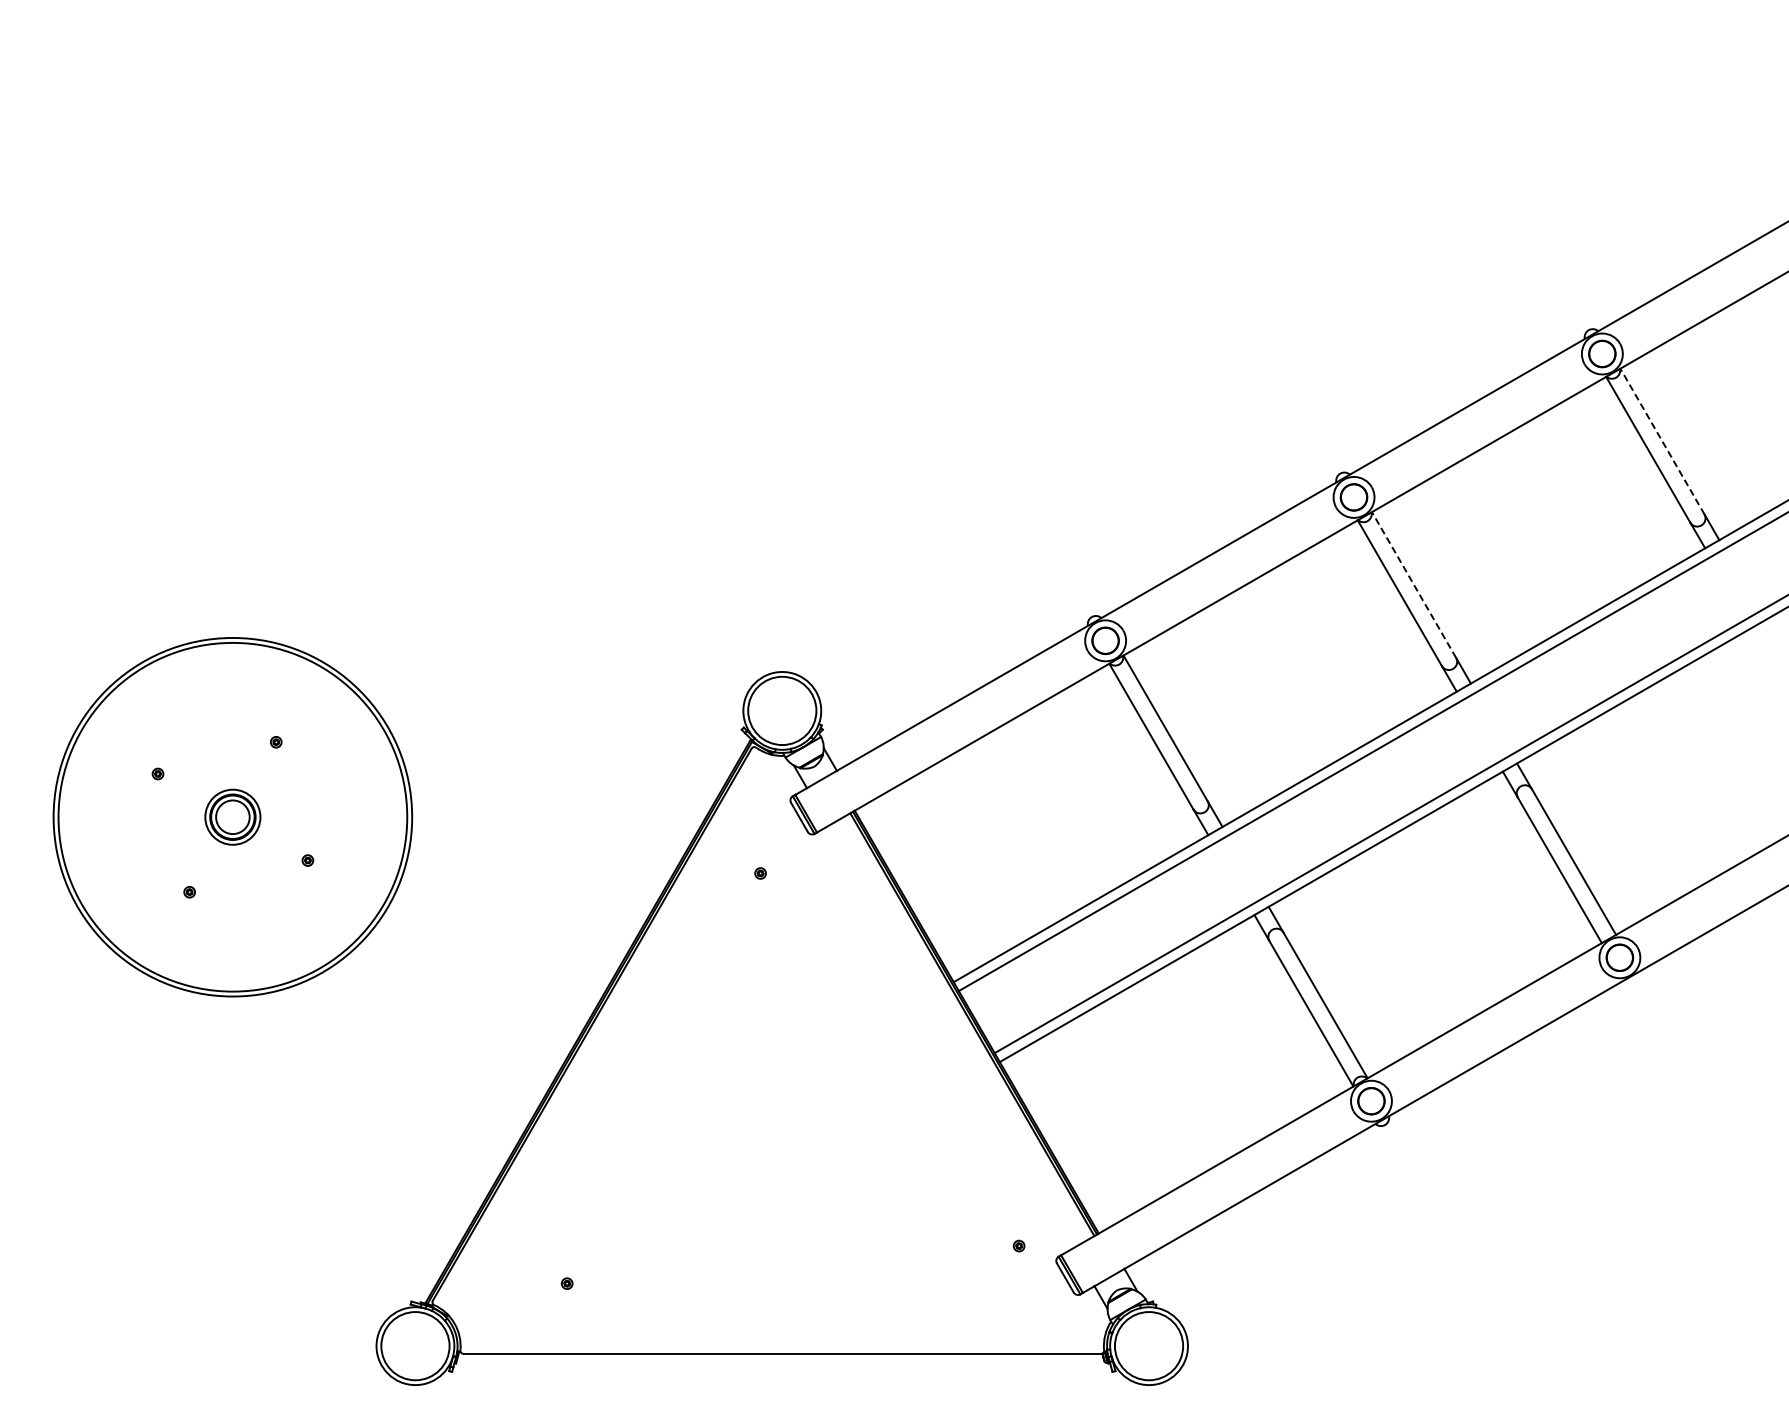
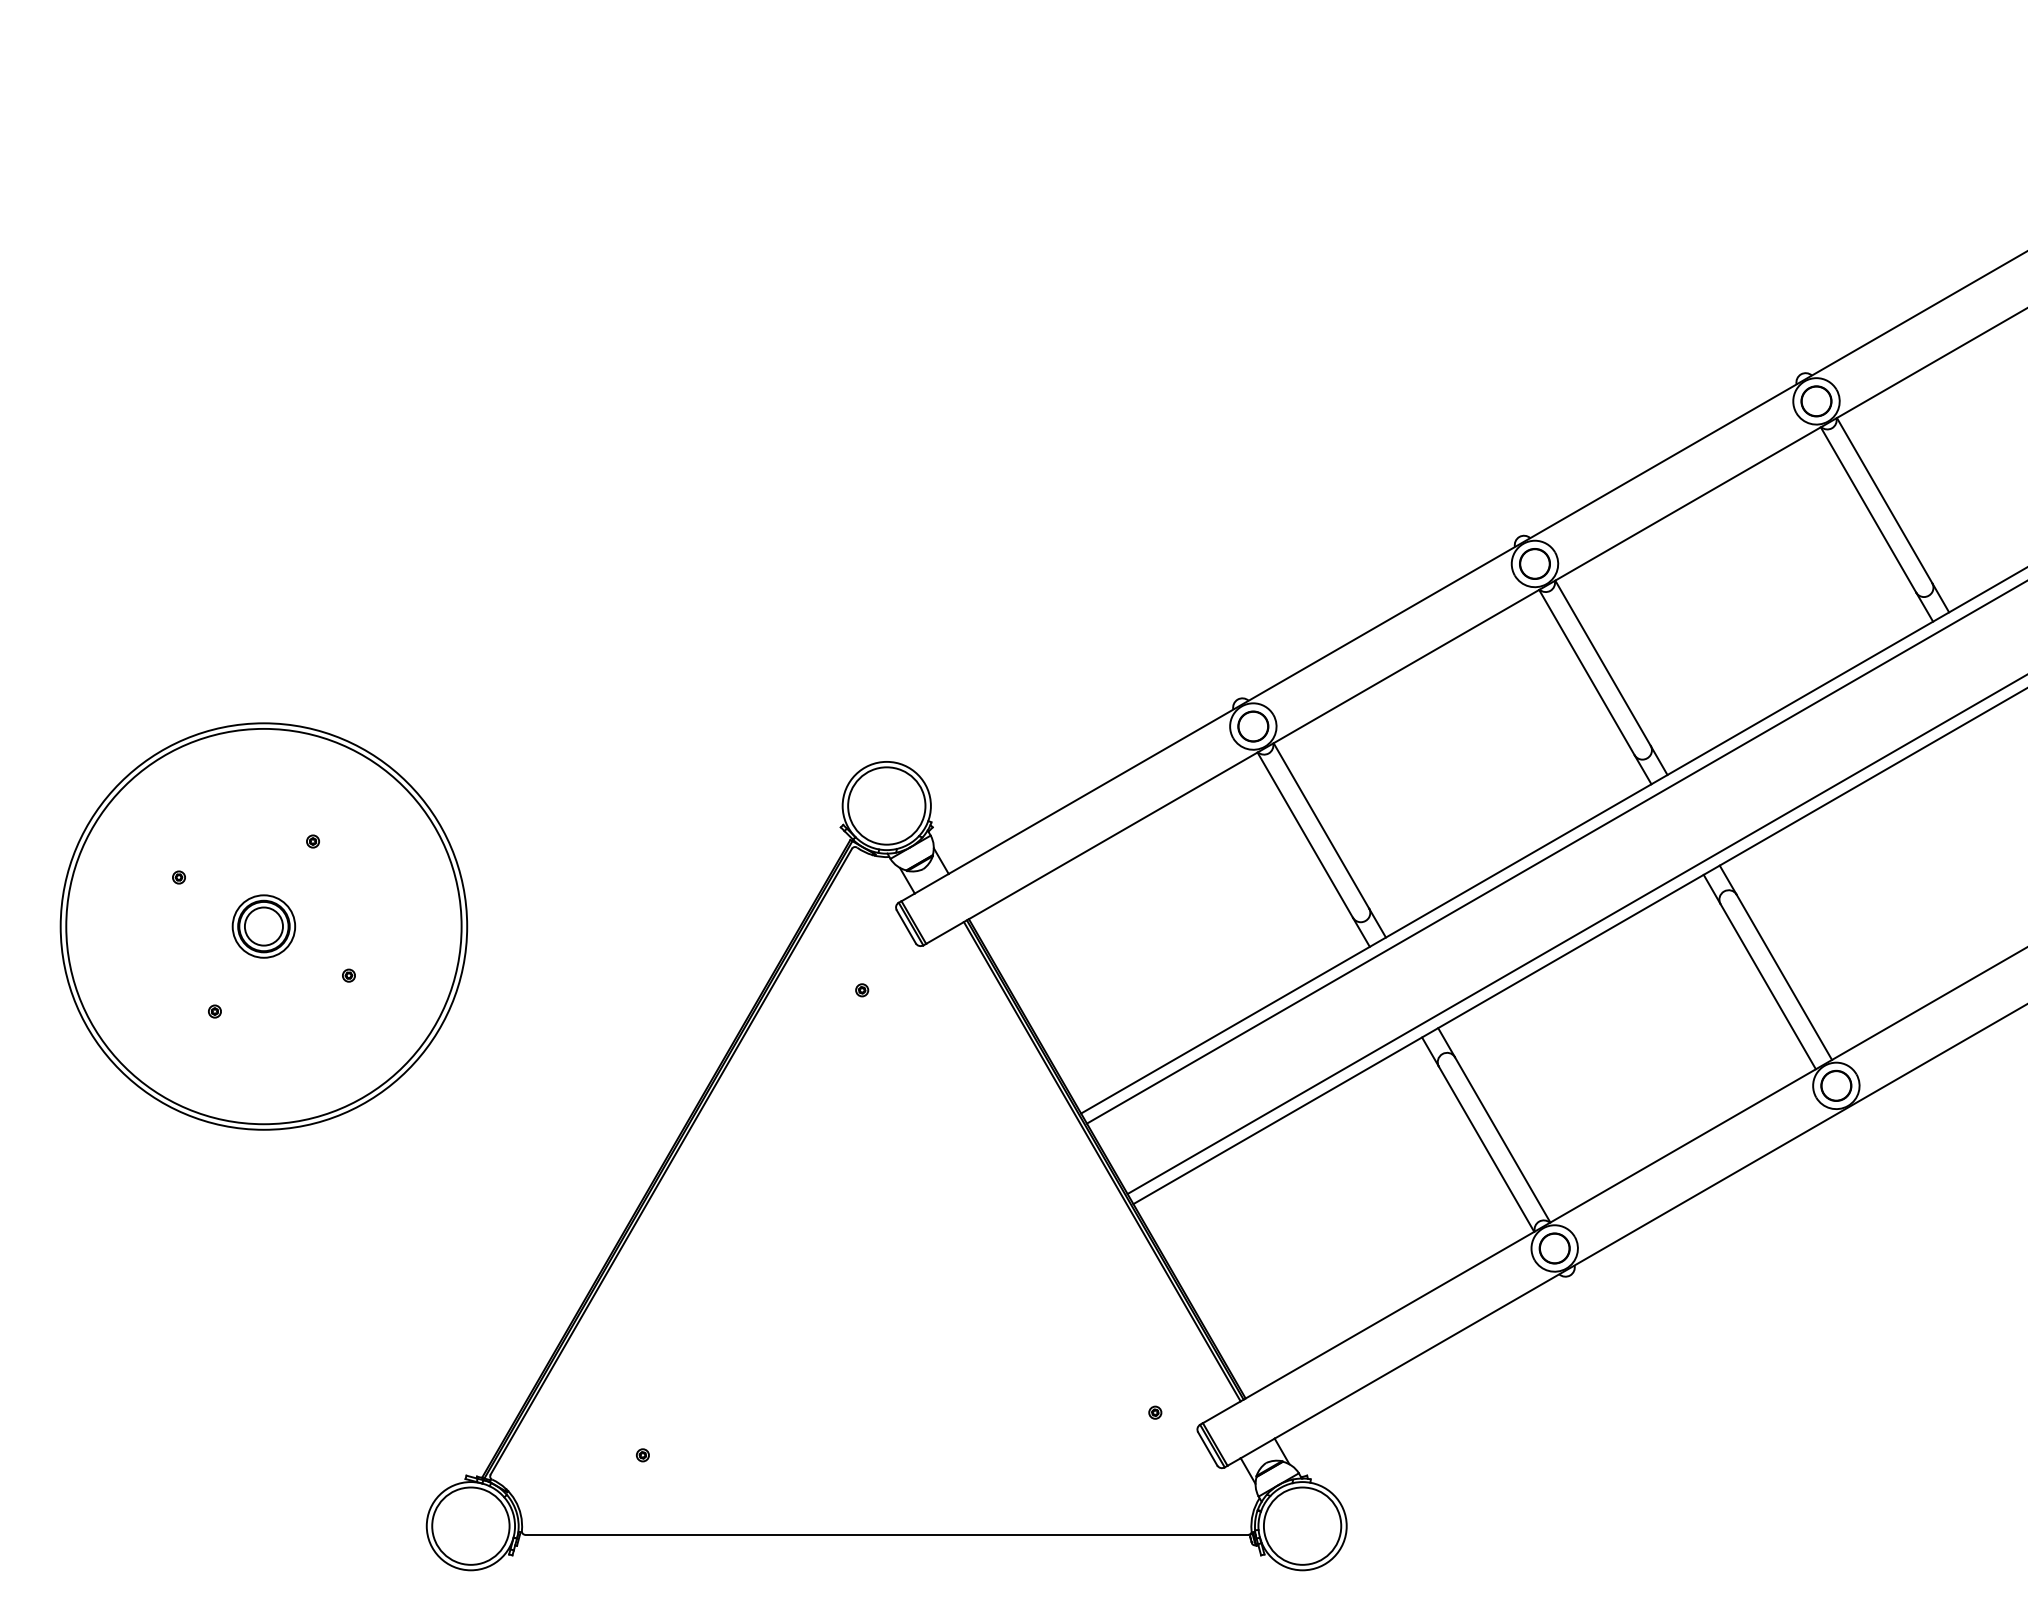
line: (1662, 441) -> (1884, 500), dashed -> solid
line: (1413, 584) -> (1602, 662), dashed -> solid

